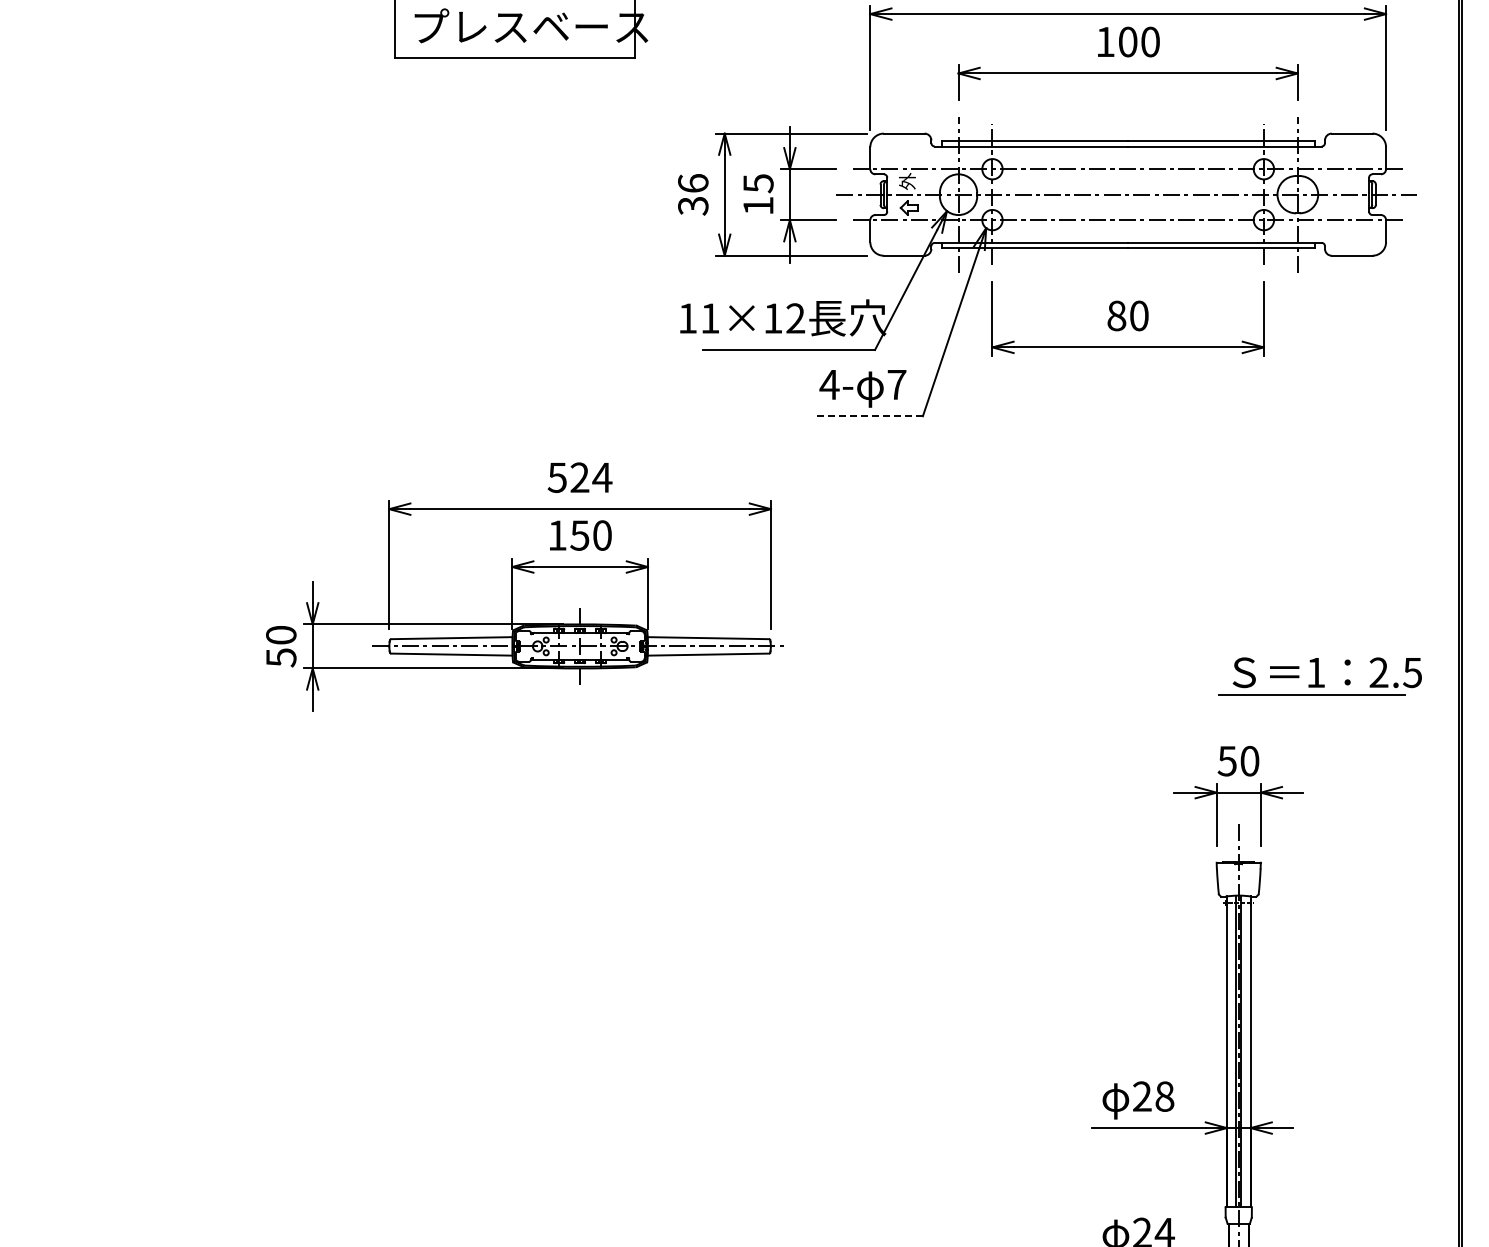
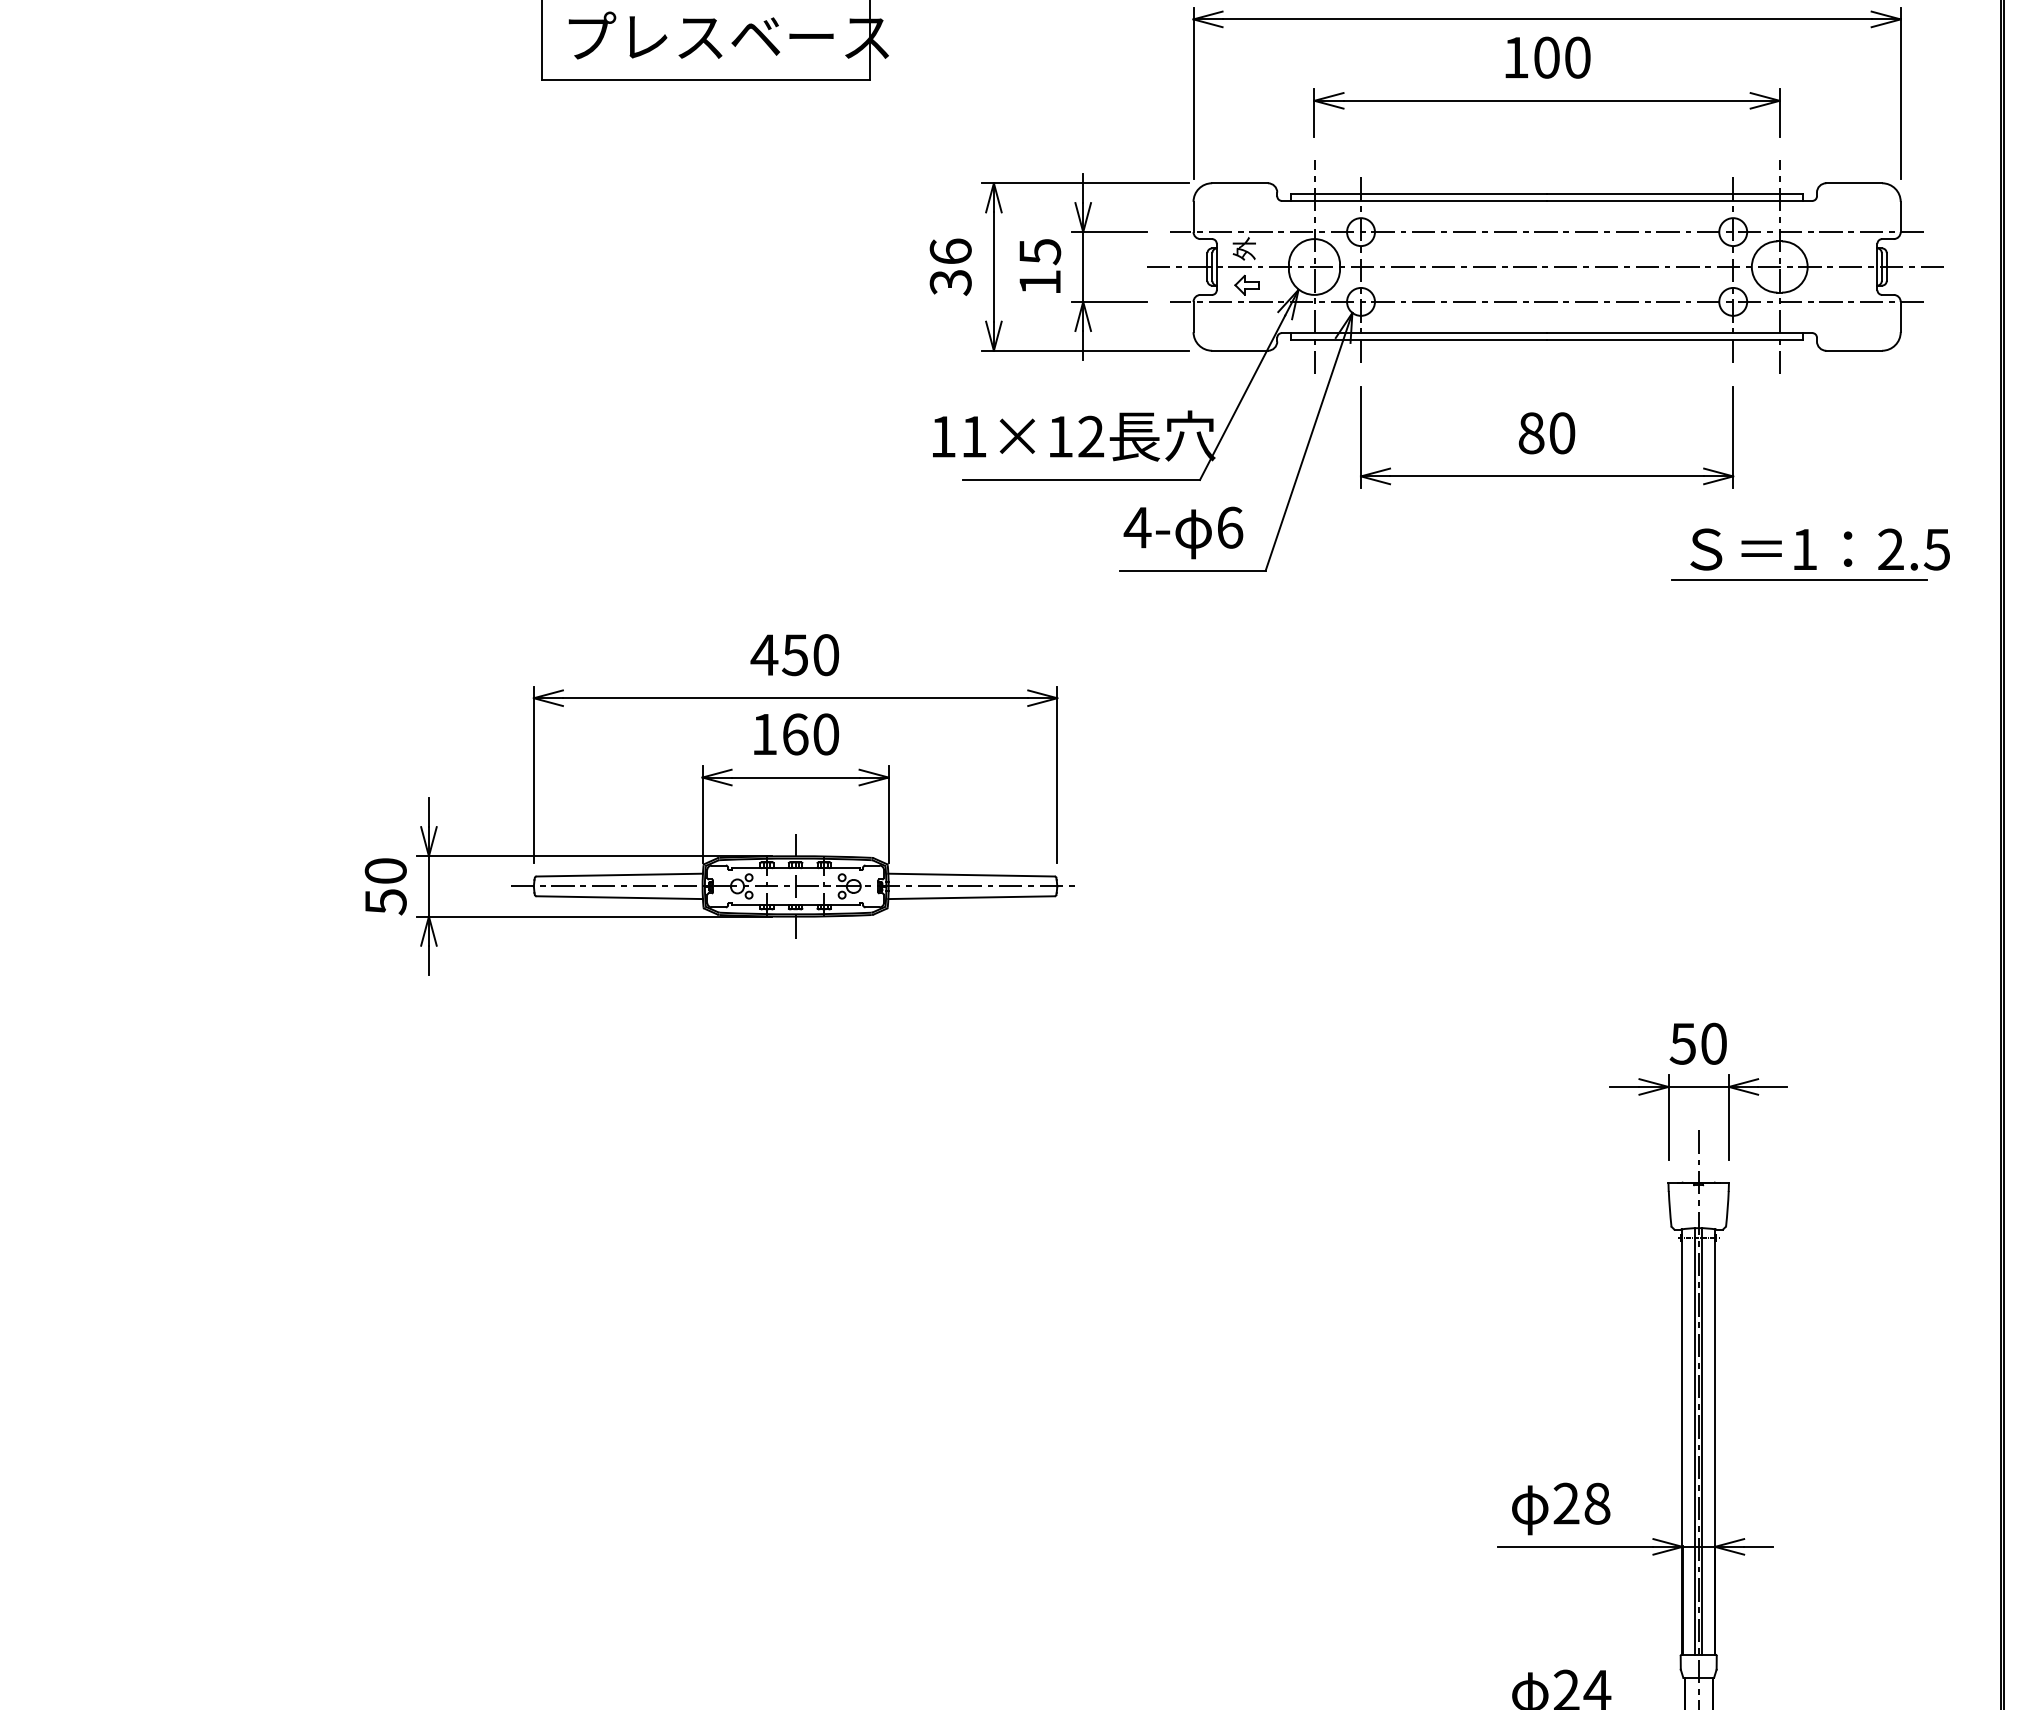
text: (896, 384) -> (1229, 527), 7 -> 6
line: (869, 416) -> (1192, 571), dashed -> solid
text: (579, 477) -> (794, 654), 524 -> 450
text: (579, 535) -> (794, 734), 150 -> 160
part: (1319, 676) -> (1809, 554), moved

